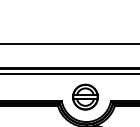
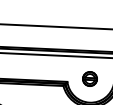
part: (85, 96) -> (90, 78), size x0.6

